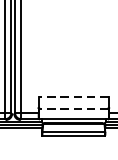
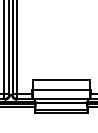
line: (74, 96) -> (61, 80), dashed -> solid
line: (74, 108) -> (61, 90), dashed -> solid

